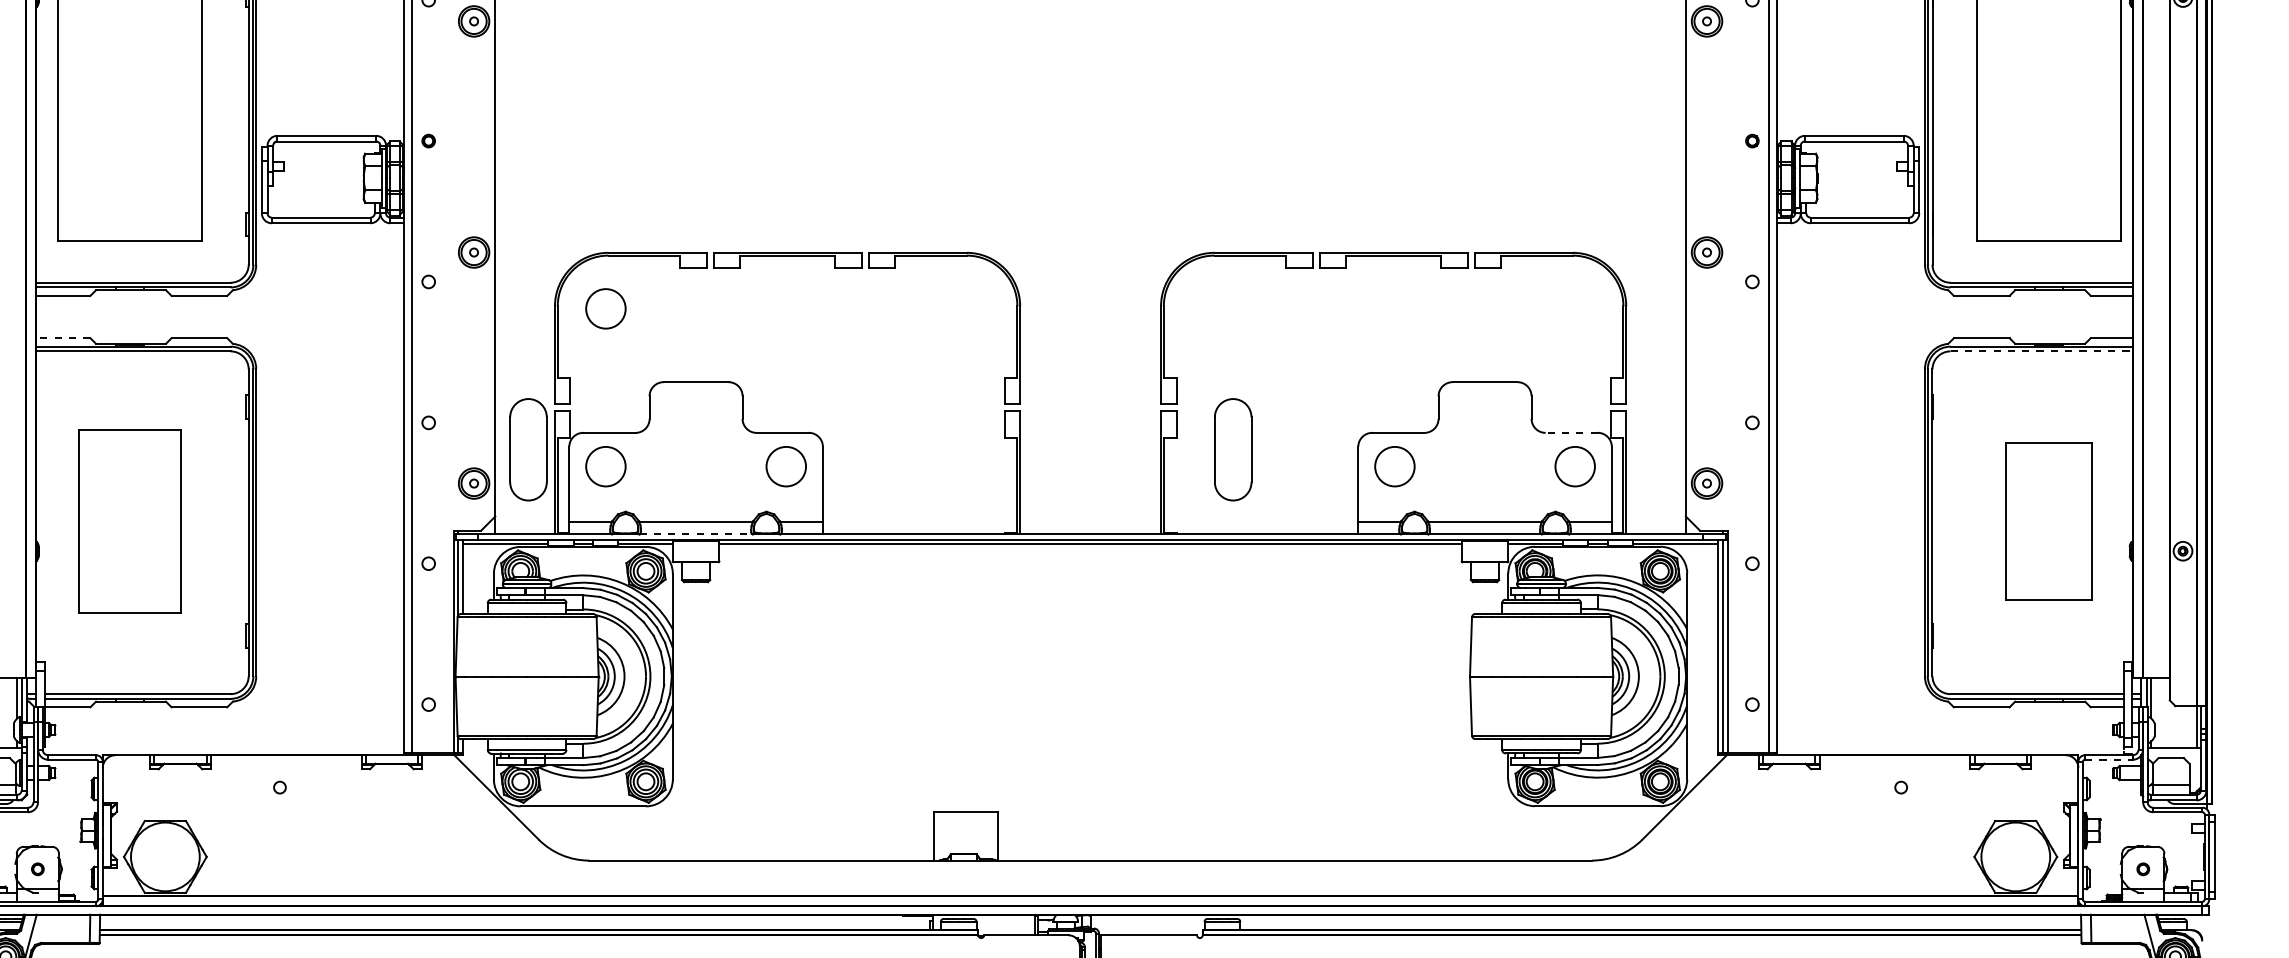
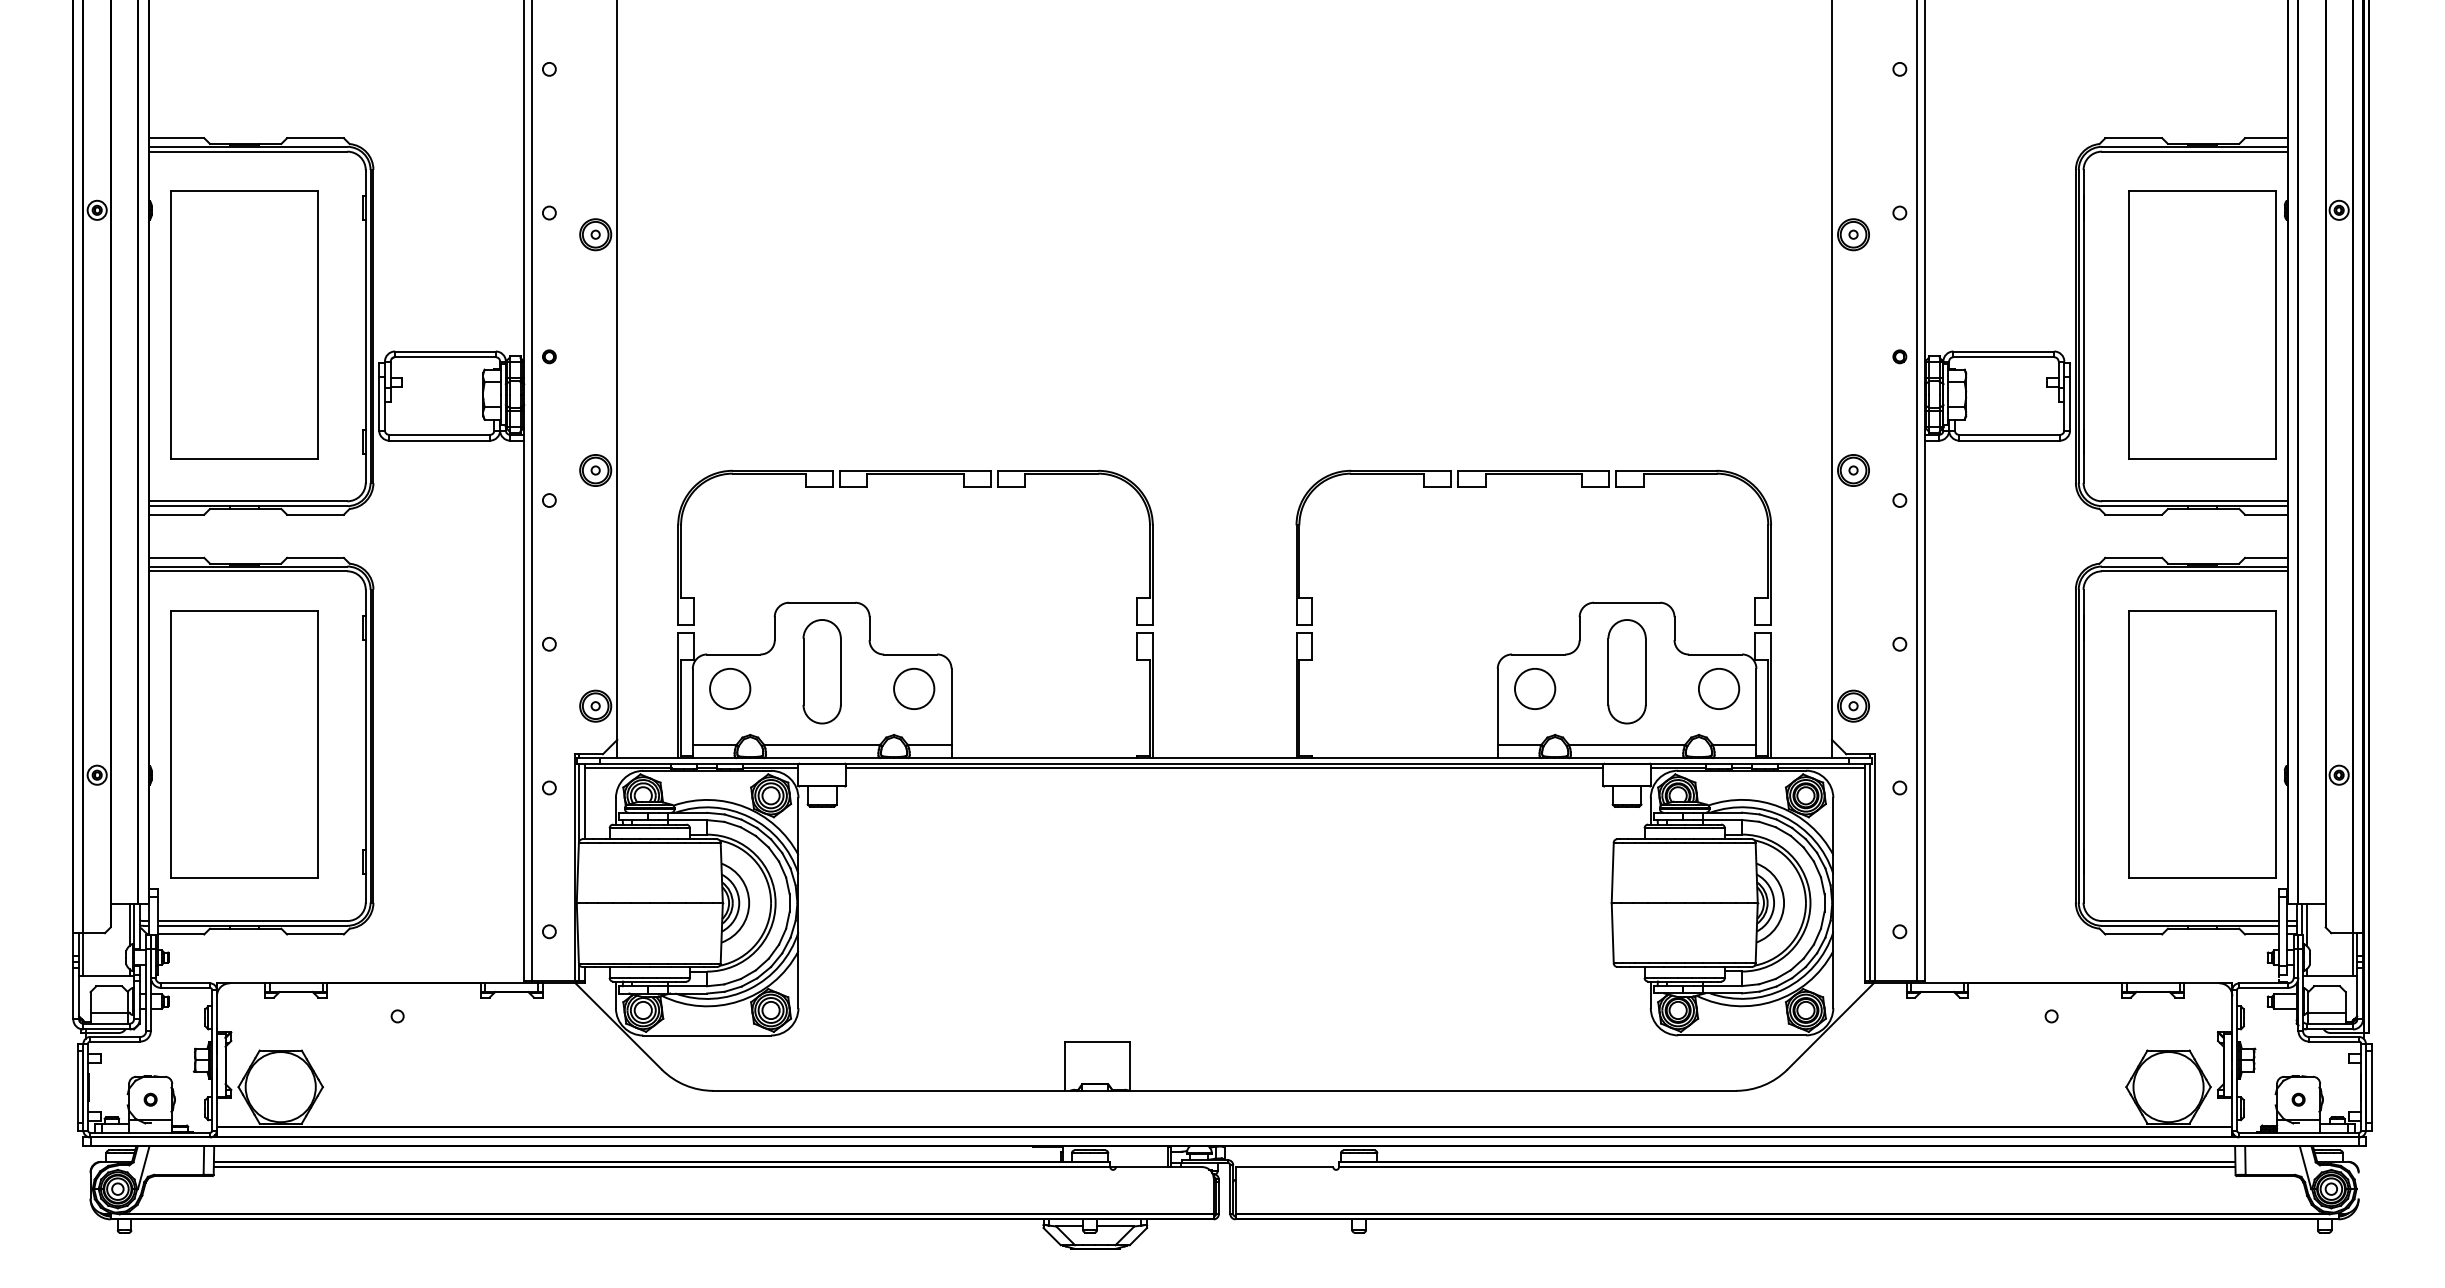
circle: (606, 308) -> (730, 527), removed
line: (63, 337) -> (176, 557), dashed -> solid
line: (2041, 351) -> (2194, 571), dashed -> solid
line: (1571, 432) -> (1715, 654), dashed -> solid
part: (527, 449) -> (821, 671), moved
part: (1232, 449) -> (1626, 671), moved
part: (129, 521) -> (244, 744), size x1.43
part: (2049, 521) -> (2202, 744), size x1.67
line: (696, 533) -> (822, 757), dashed -> solid
line: (2109, 759) -> (2264, 987), dashed -> solid

